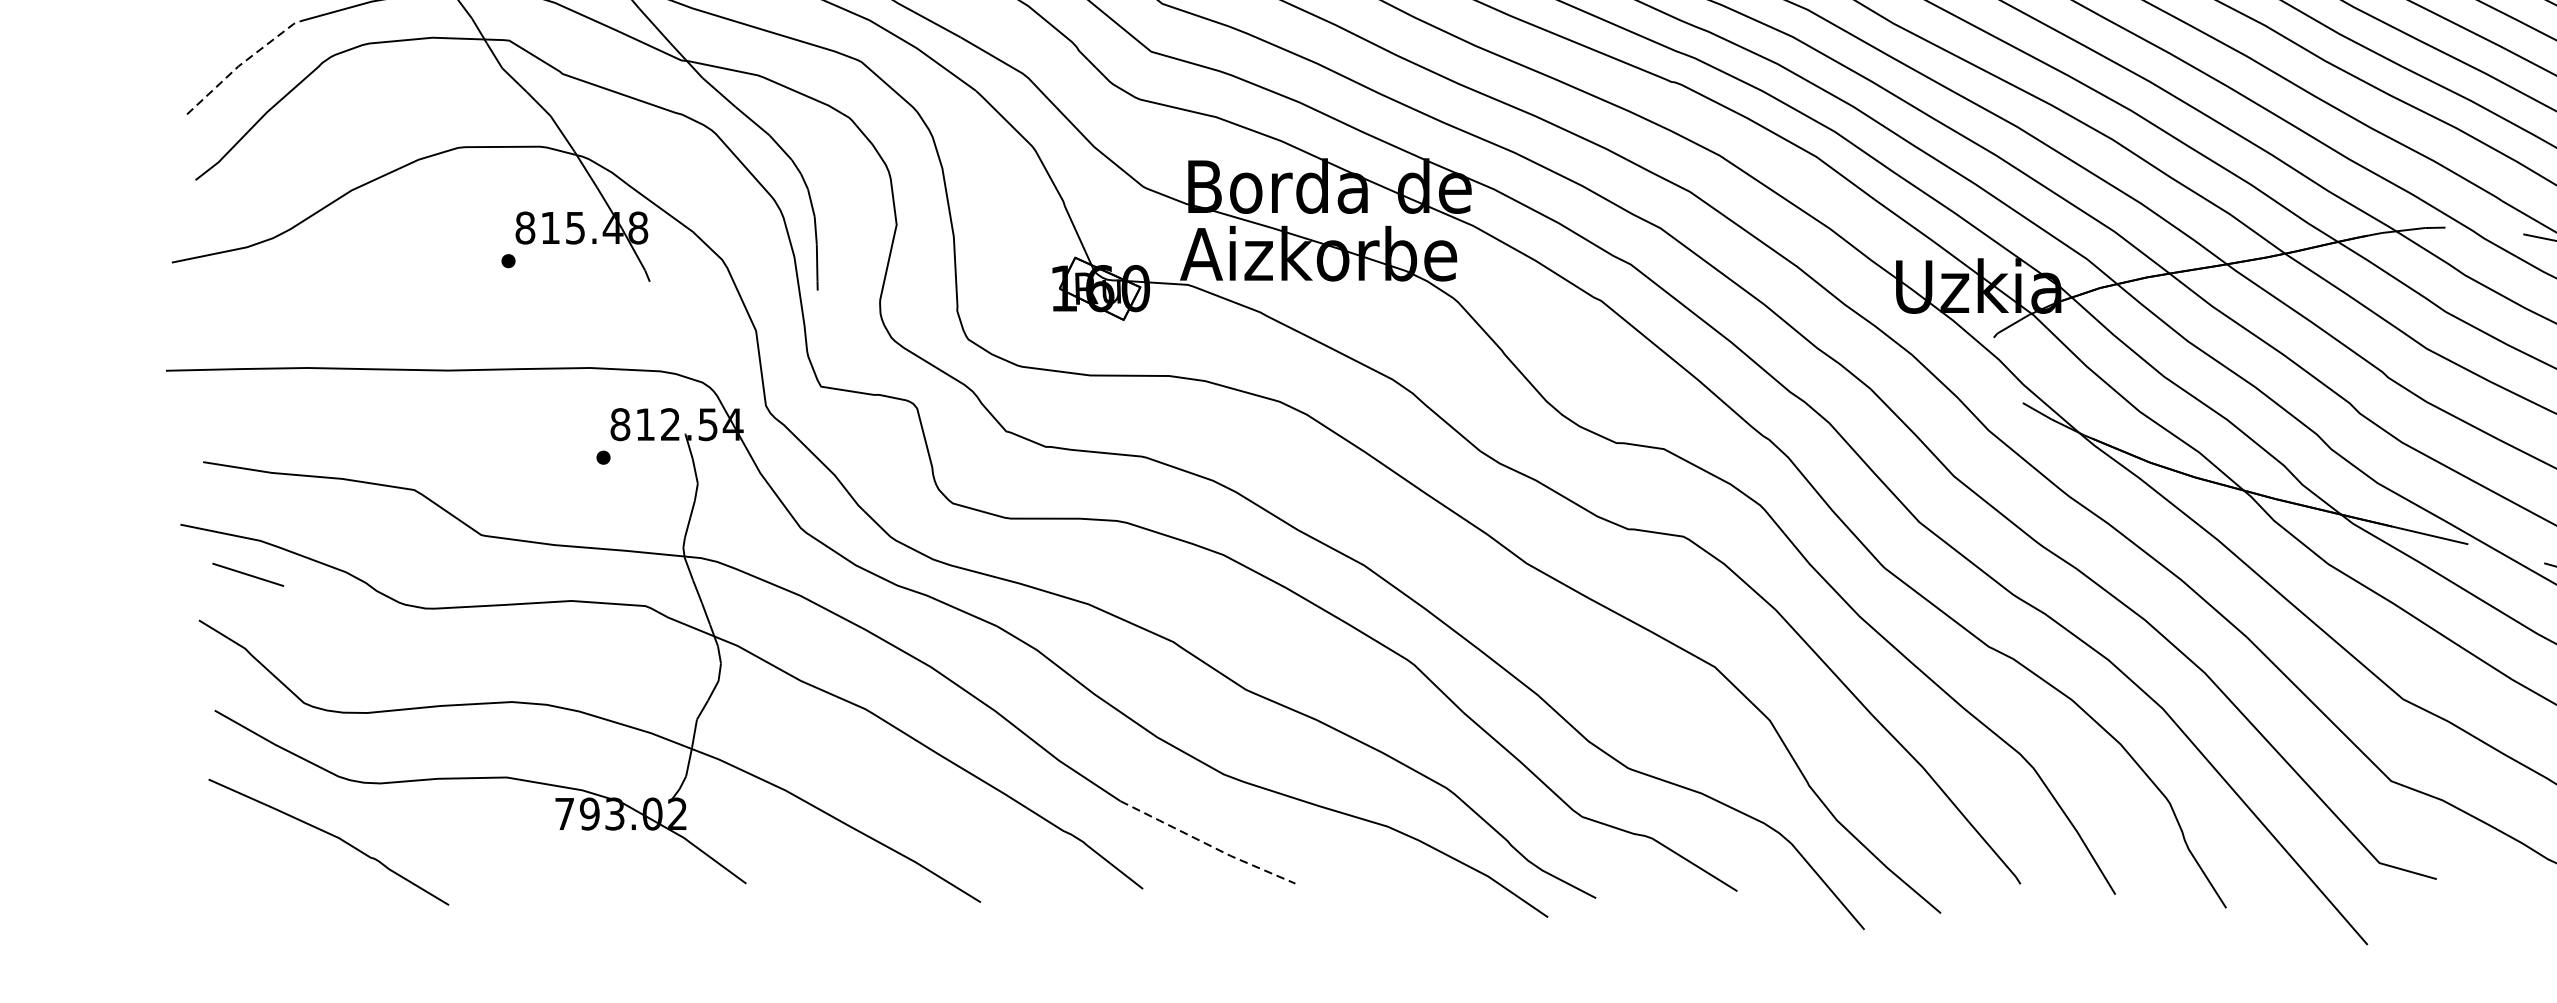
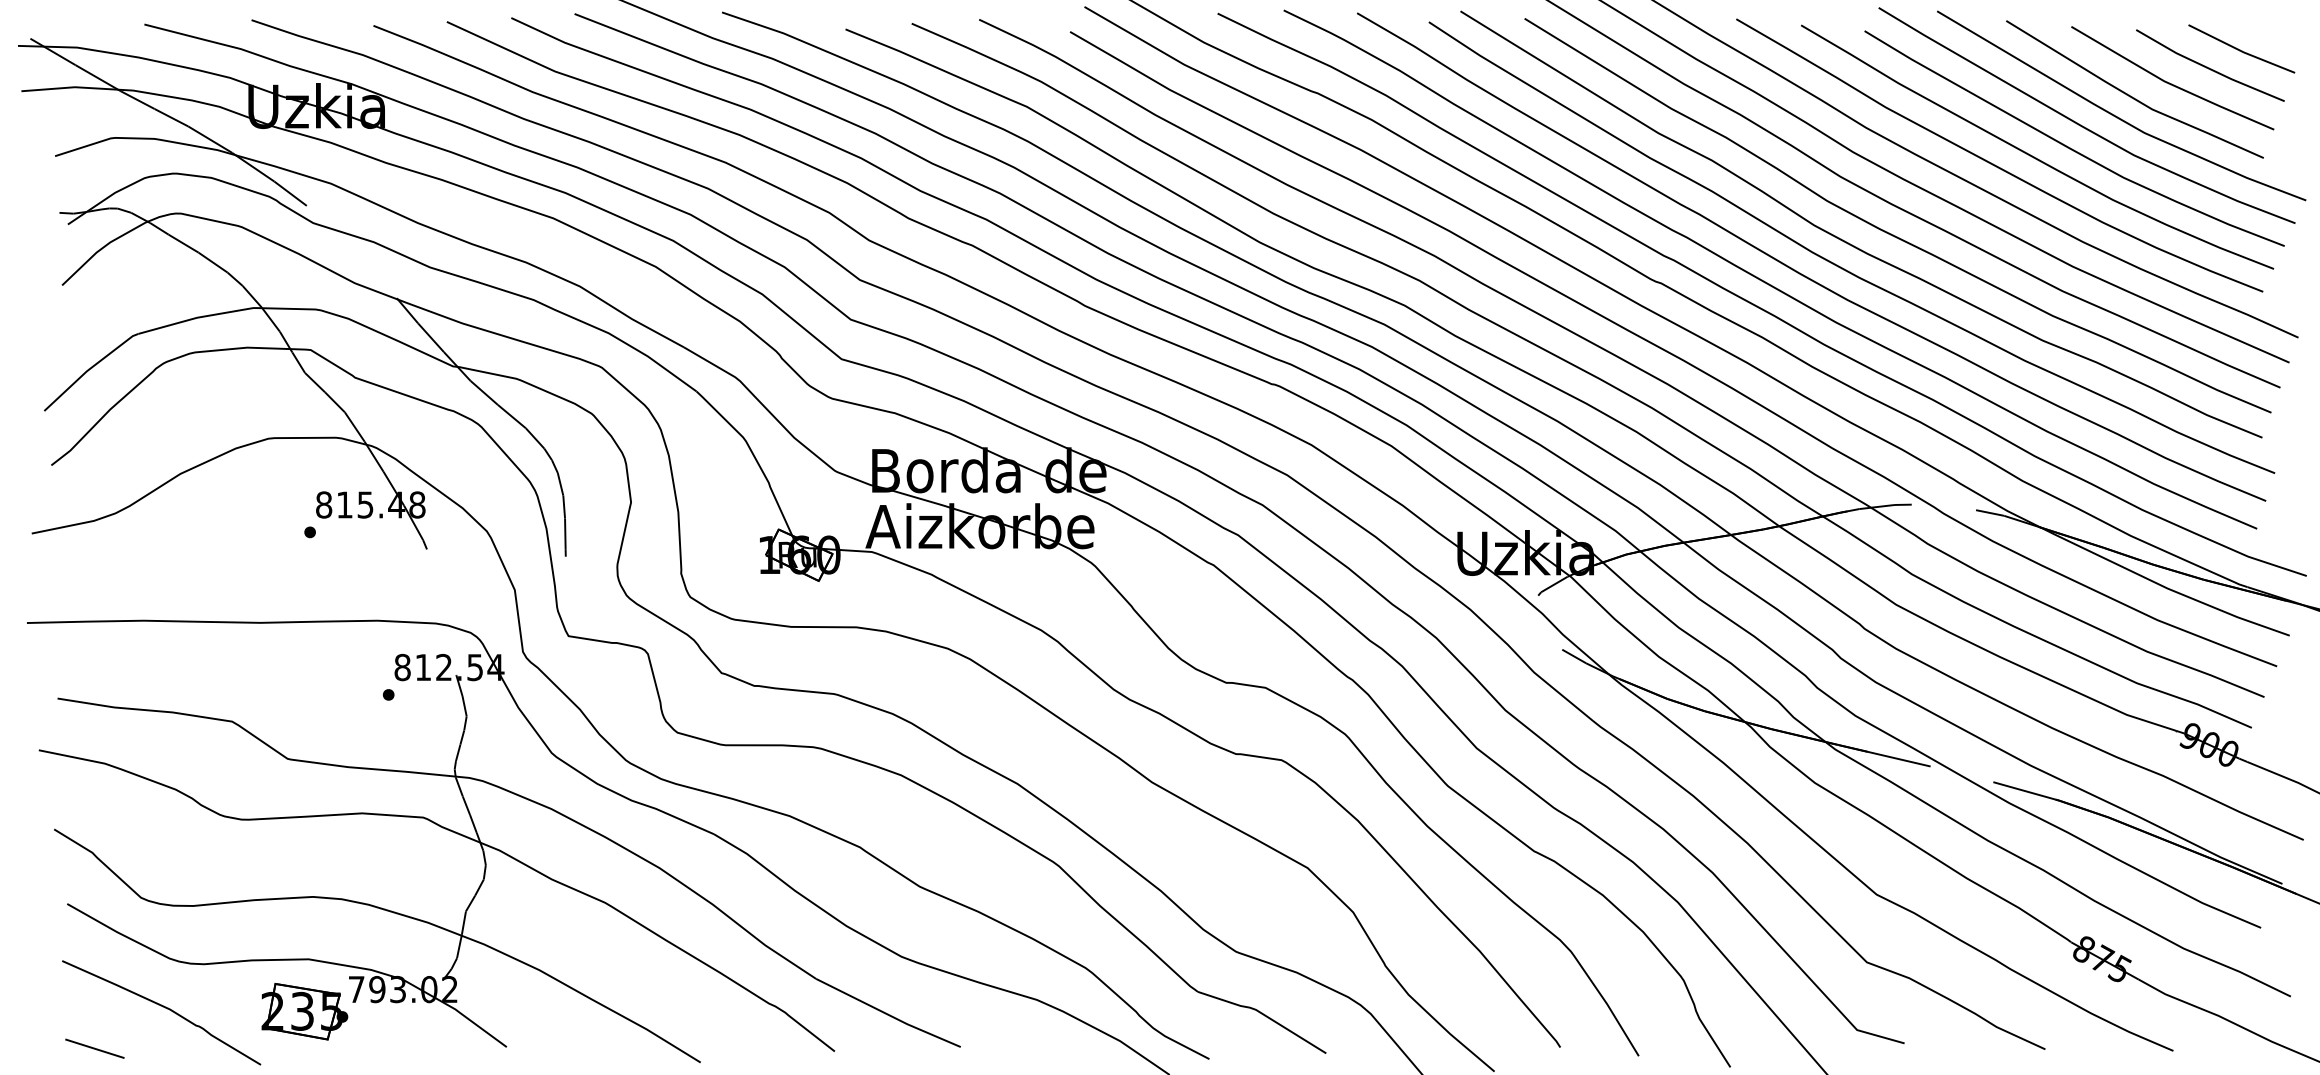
line: (241, 64) -> (89, 369), dashed -> solid
line: (247, 574) -> (94, 1048), moved
part: (501, 840) -> (304, 1011), added
line: (1206, 844) -> (887, 1014), dashed -> solid

